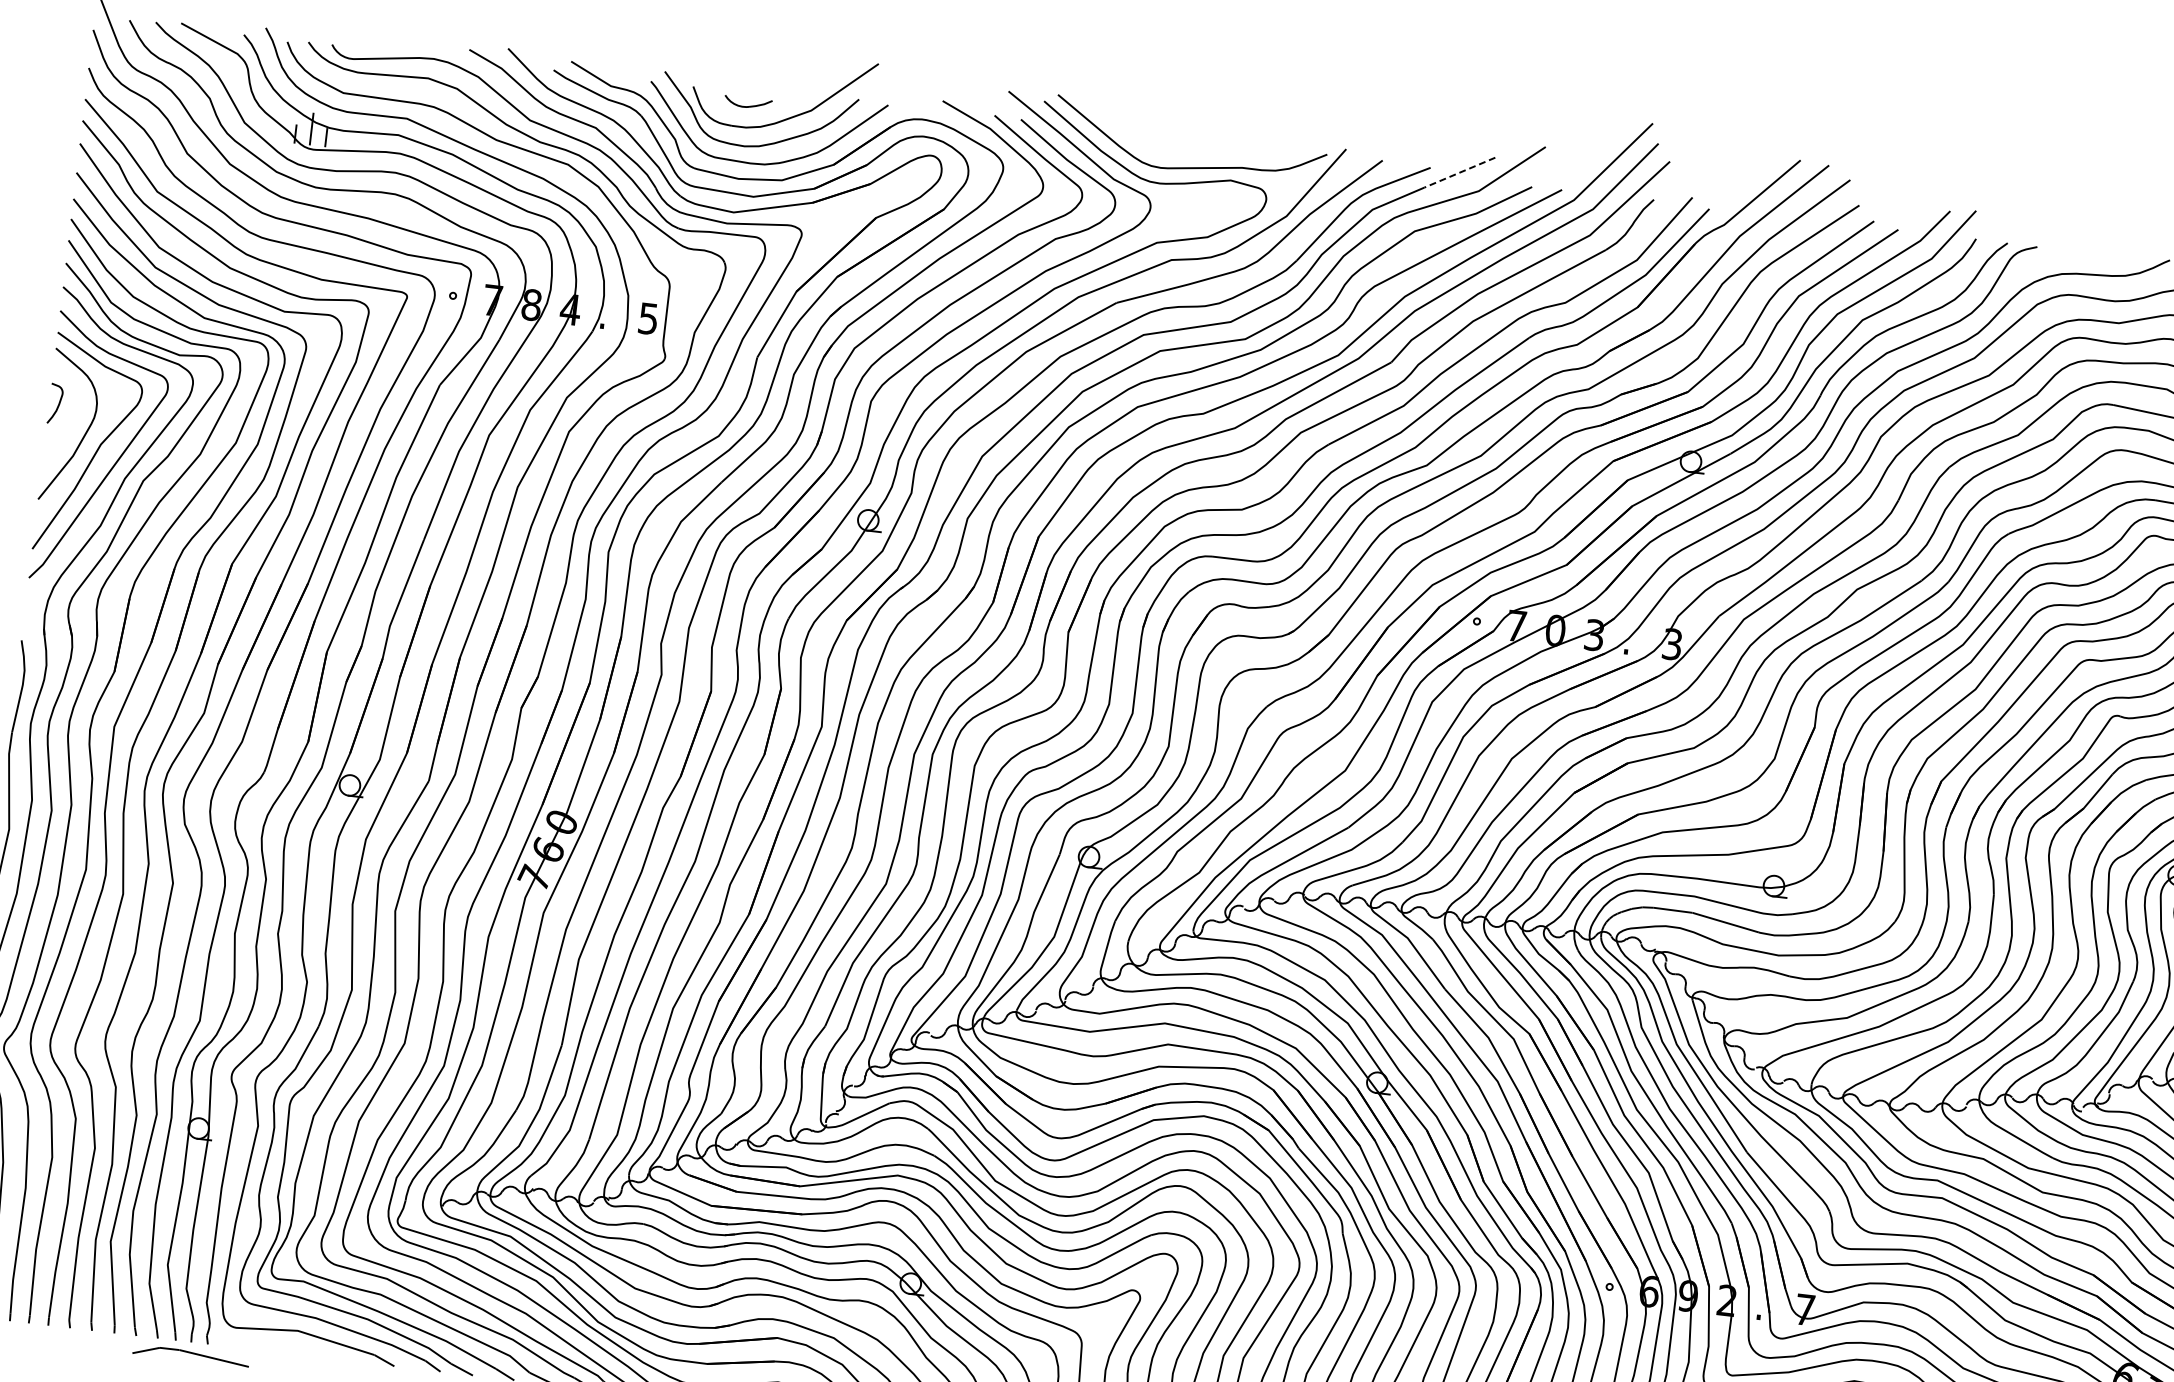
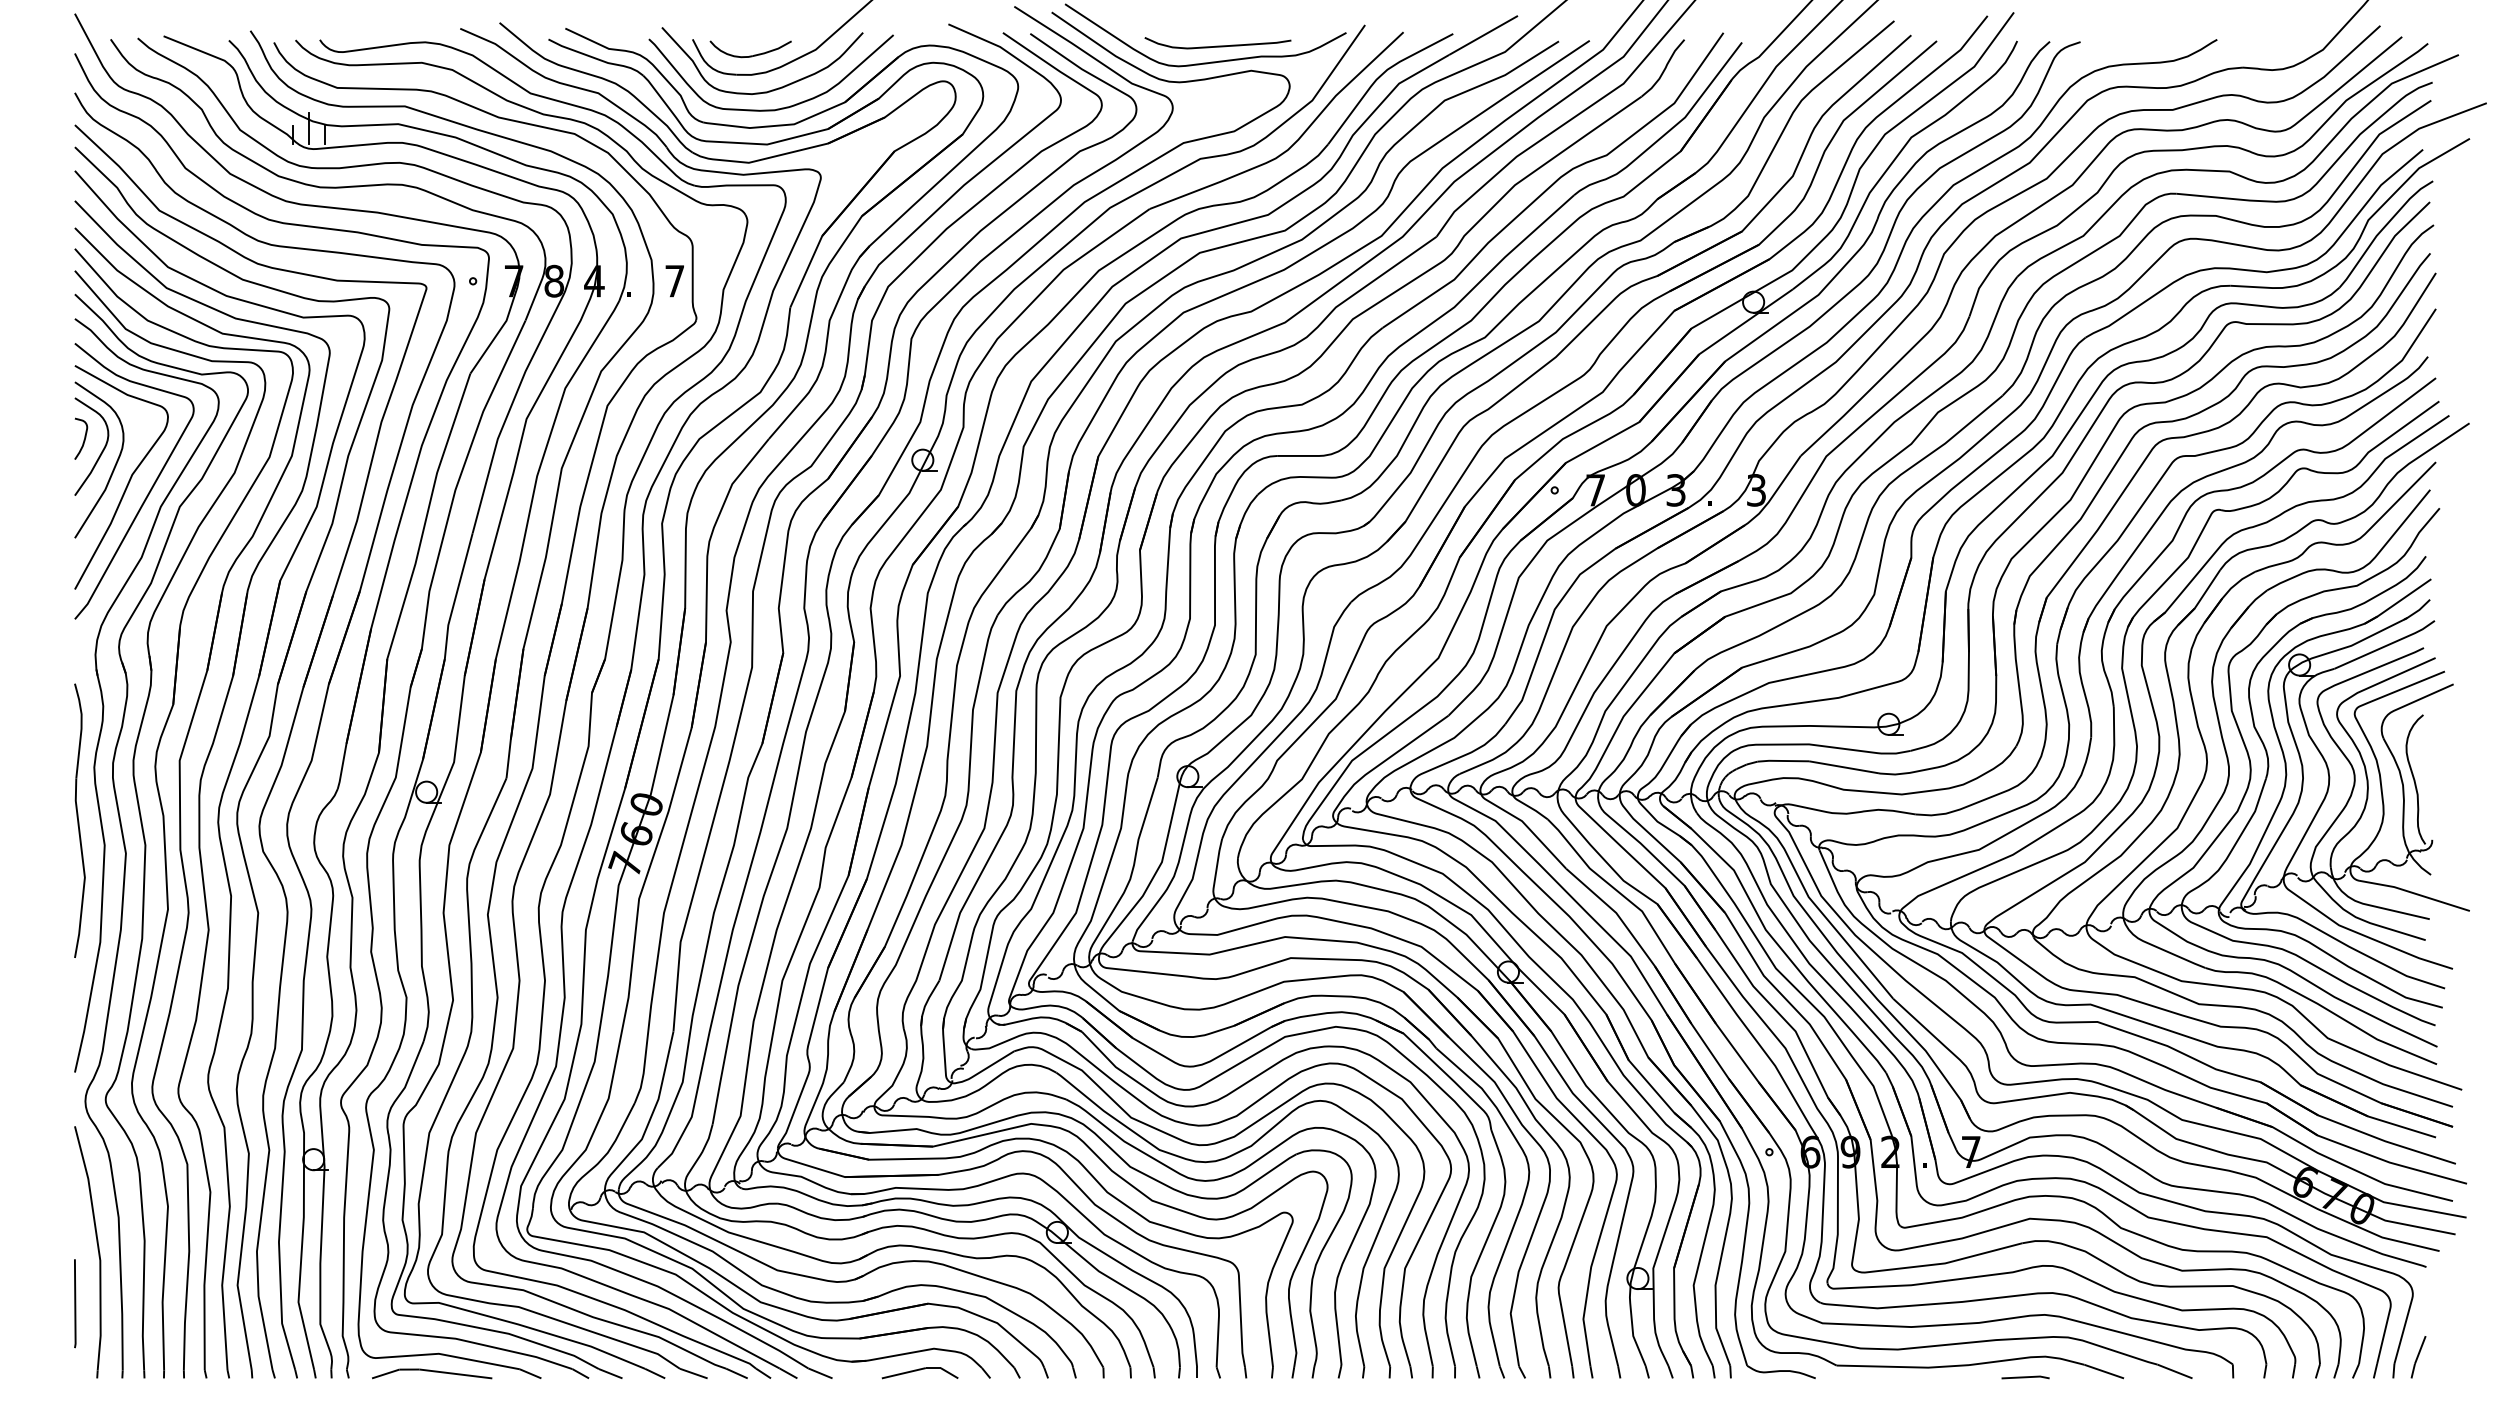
part: (748, 102) -> (750, 49), size x1.67
curve: (1200, 152) -> (1217, 45), added
line: (1459, 172) -> (1483, 35), dashed -> solid
text: (648, 318) -> (674, 281), 5 -> 7
curve: (73, 418) -> (101, 451), added
part: (191, 1355) -> (432, 1373), moved

